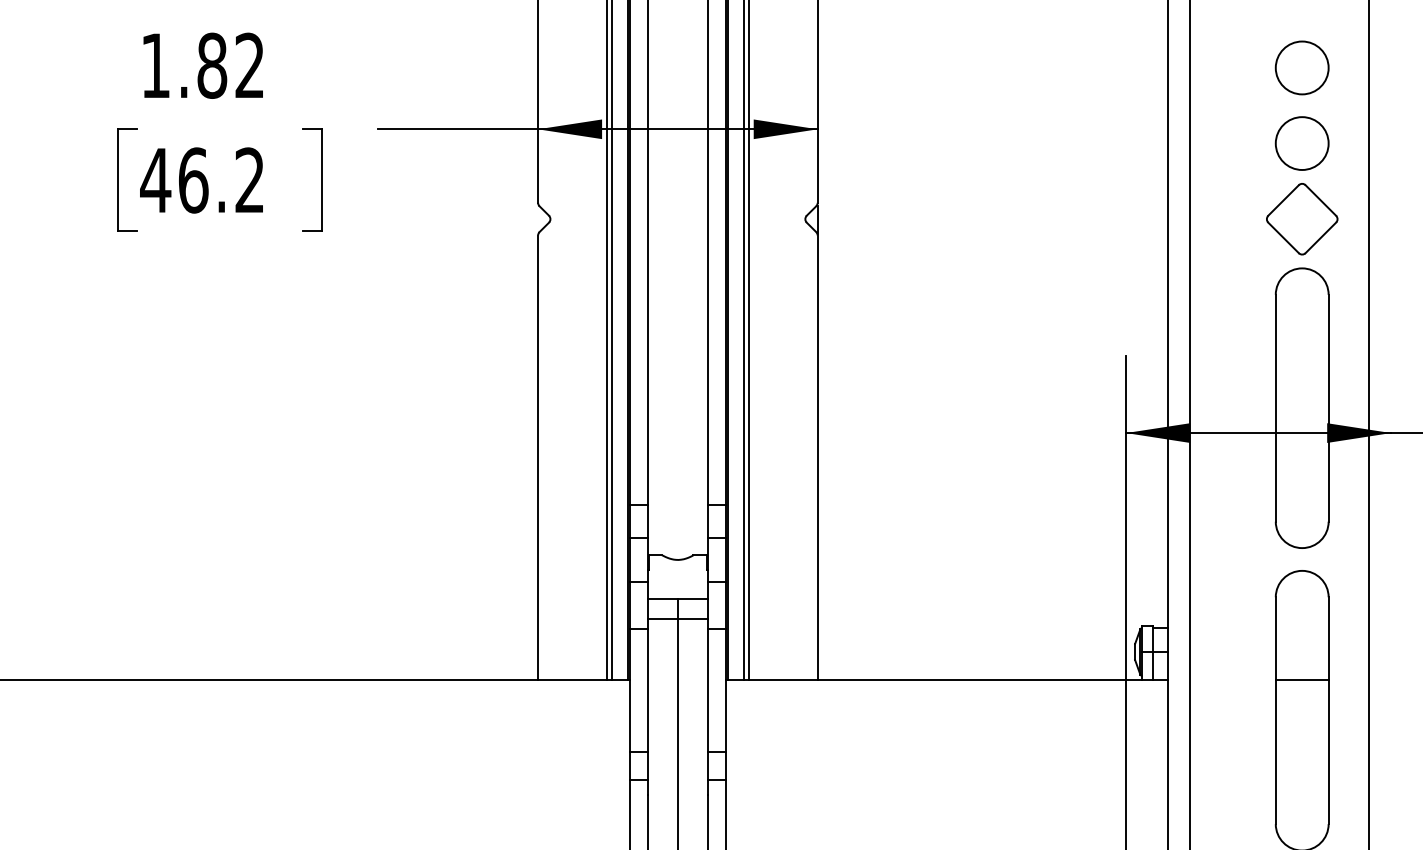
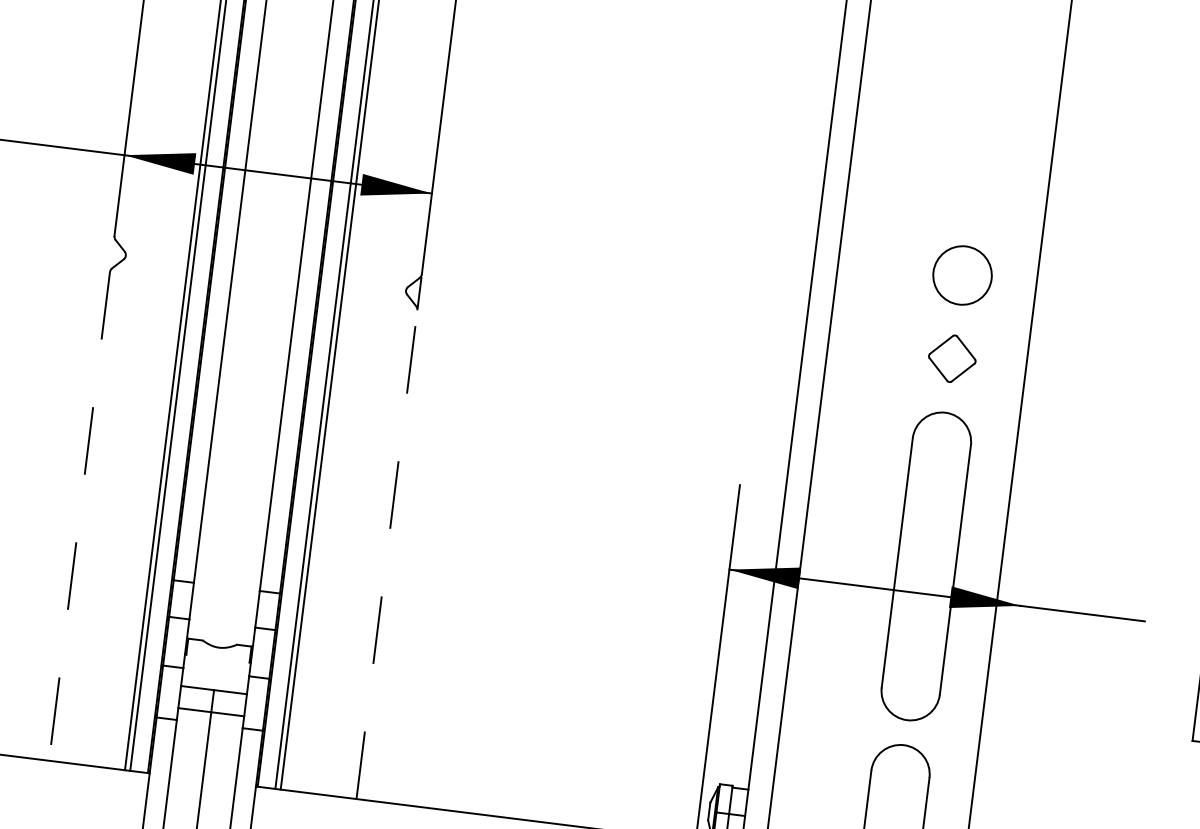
circle: (1301, 67) -> (972, 191), removed
part: (1302, 219) -> (952, 359), size x0.6
line: (817, 457) -> (386, 554), solid -> dashed
line: (538, 458) -> (79, 517), solid -> dashed

